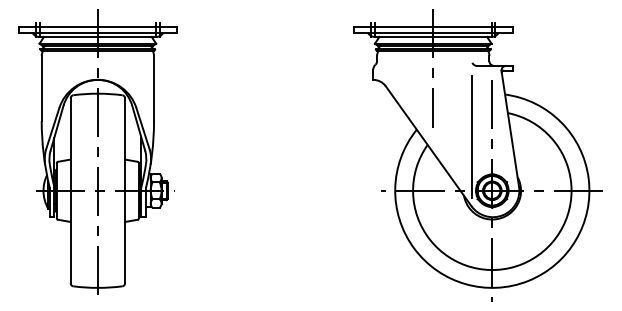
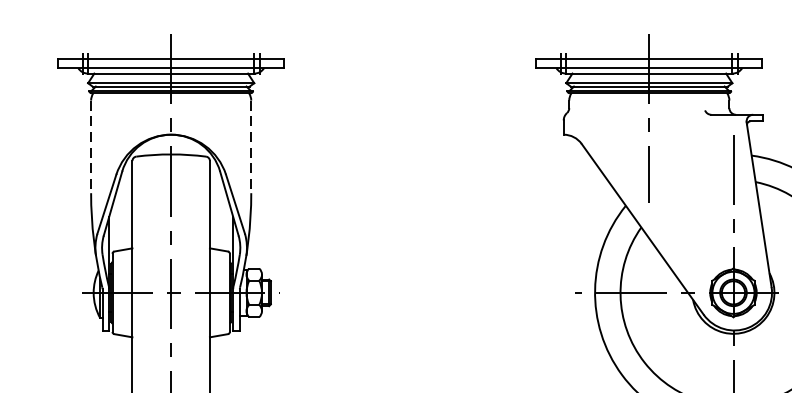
line: (41, 88) -> (90, 147), solid -> dashed
line: (154, 88) -> (251, 147), solid -> dashed
line: (471, 137) -> (703, 216), removed

